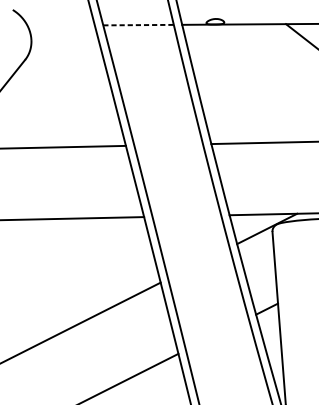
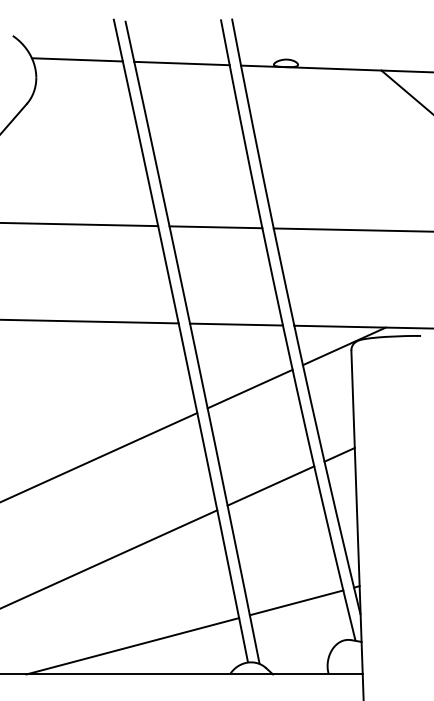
line: (60, 25) -> (76, 59), added
line: (138, 25) -> (182, 63), dashed -> solid
line: (168, 145) -> (215, 227), added
line: (186, 216) -> (236, 324), added
line: (198, 262) -> (249, 388), added
line: (216, 333) -> (270, 485), added

